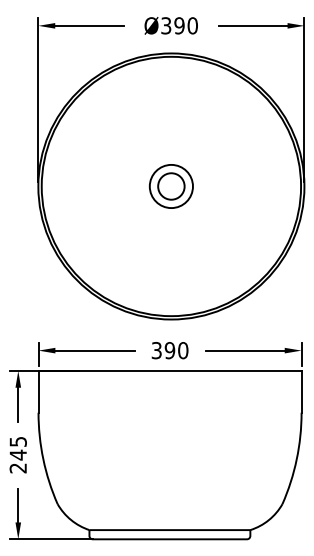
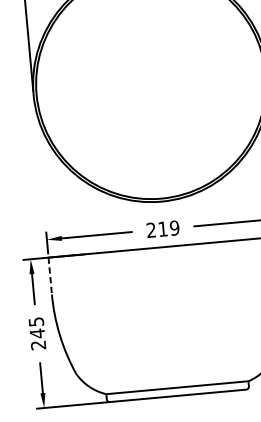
part: (170, 186) -> (150, 84), removed
text: (169, 350) -> (162, 229), 390 -> 219
line: (38, 391) -> (50, 275), solid -> dashed

